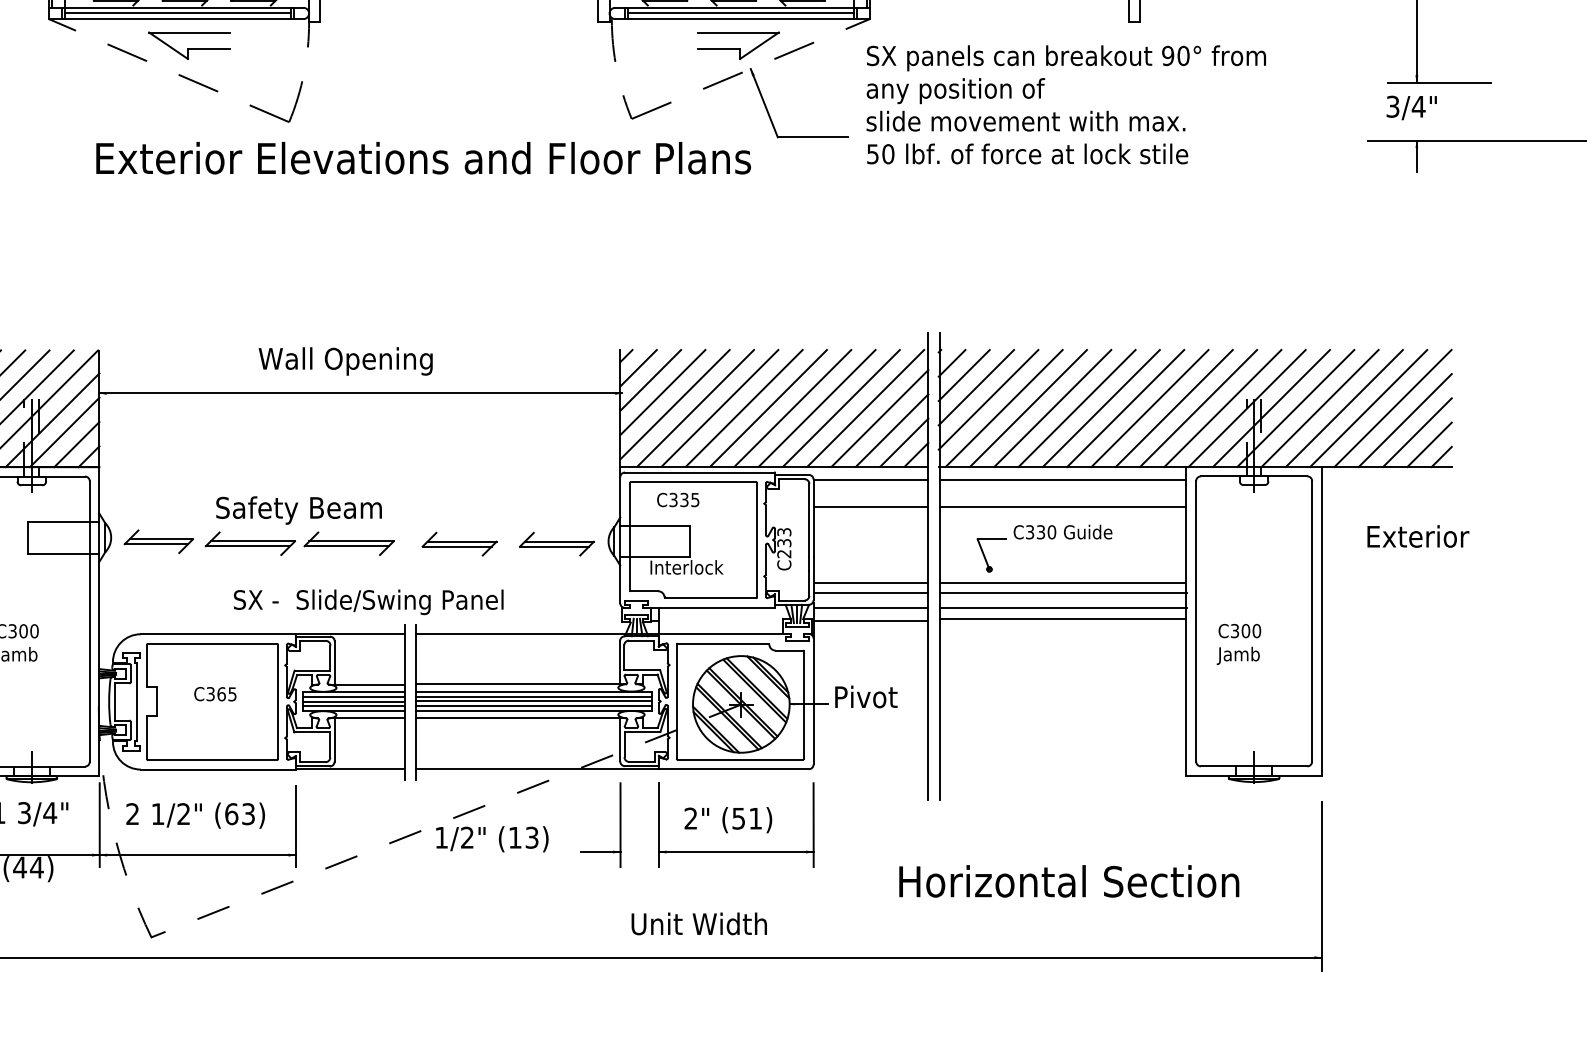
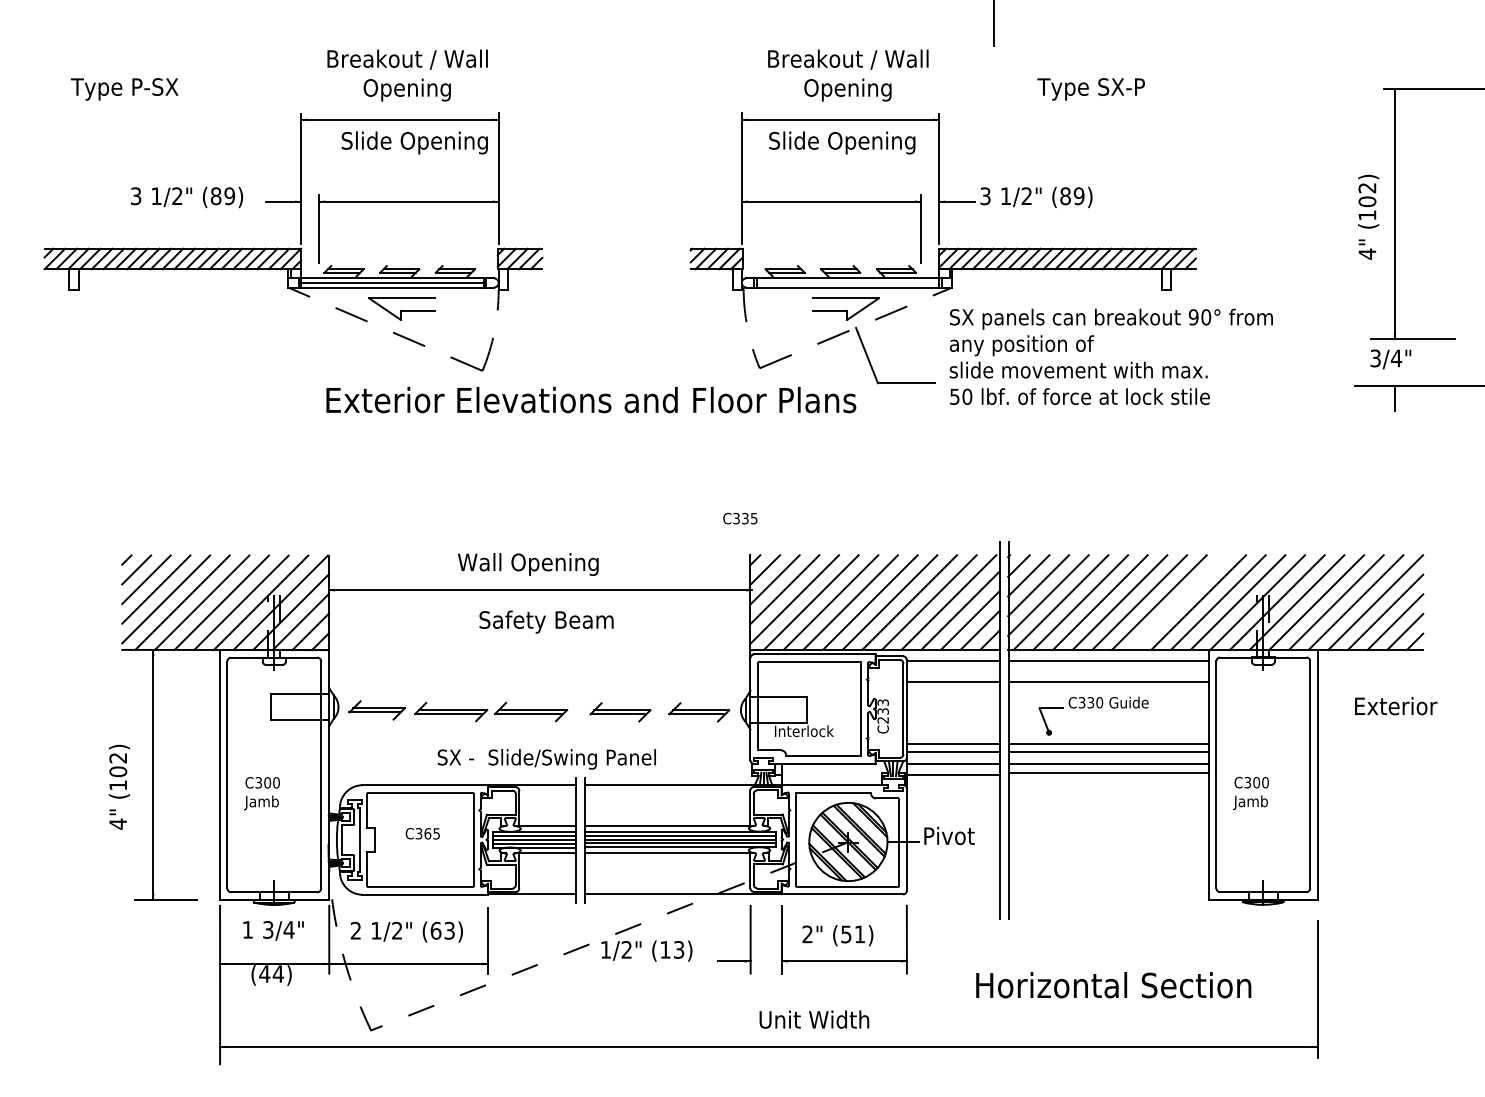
line: (740, 12) -> (847, 282), removed
line: (1149, 408) -> (1178, 602), removed
text: (678, 499) -> (740, 518), moved
text: (299, 509) -> (546, 621), moved

